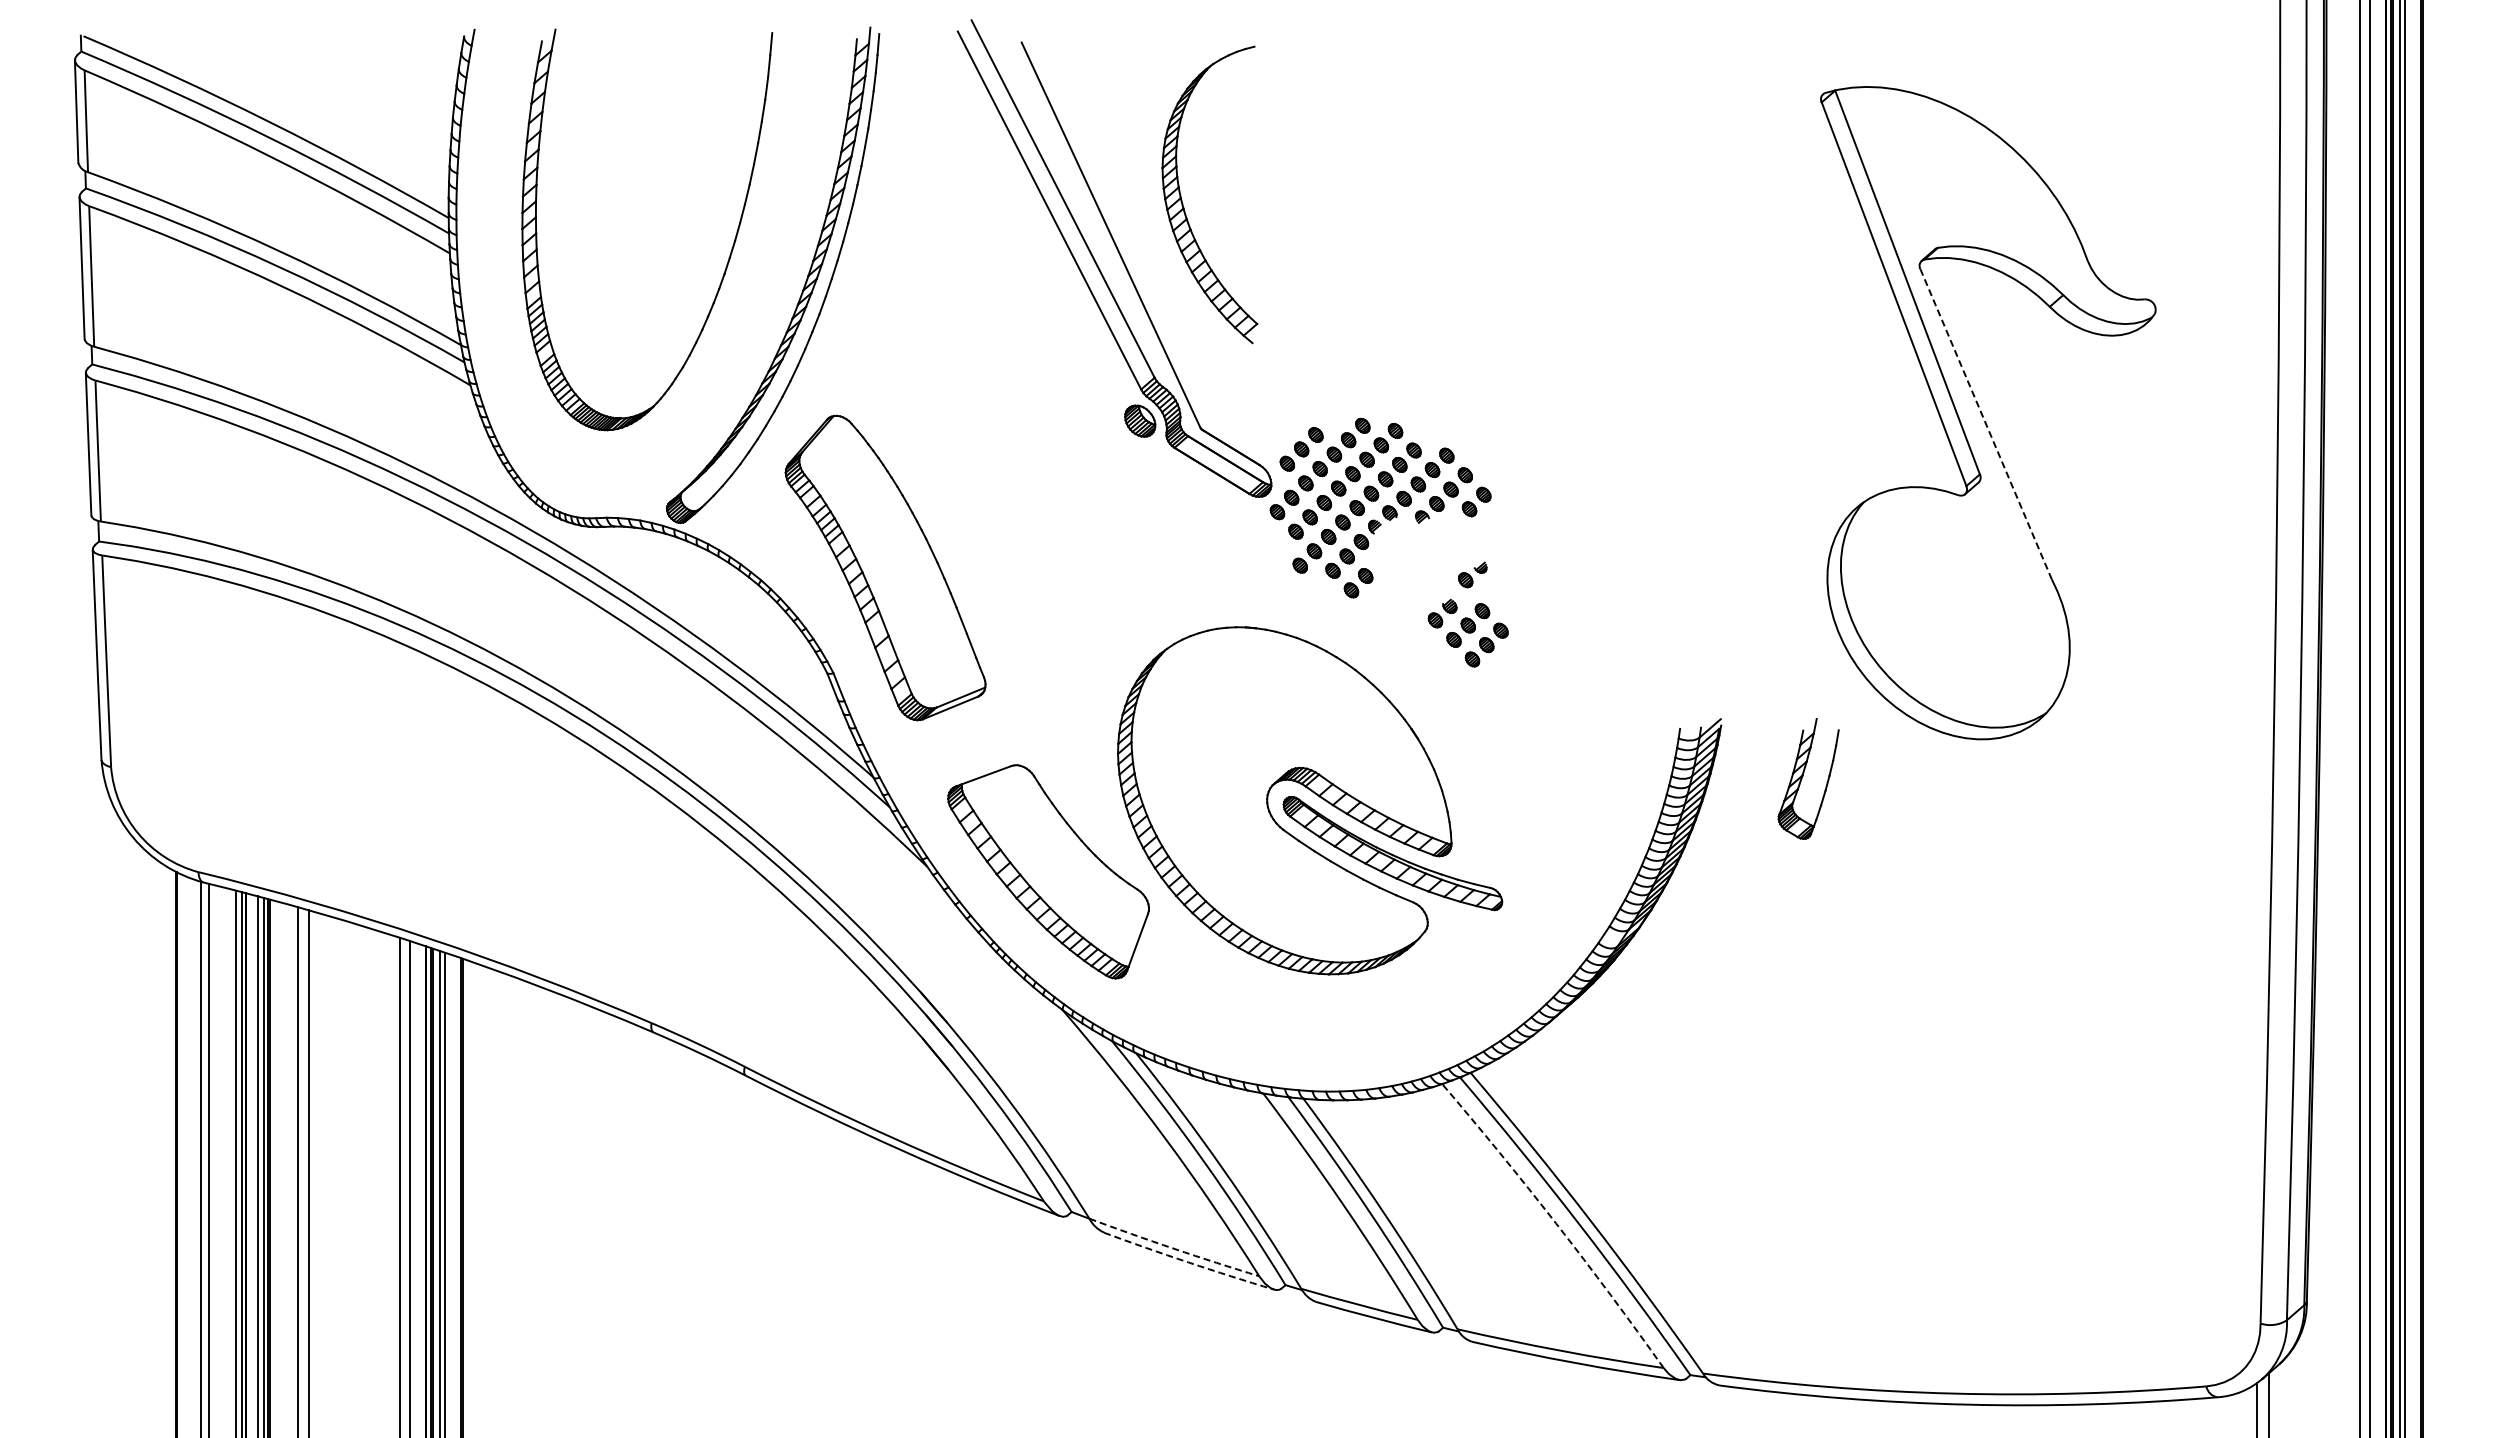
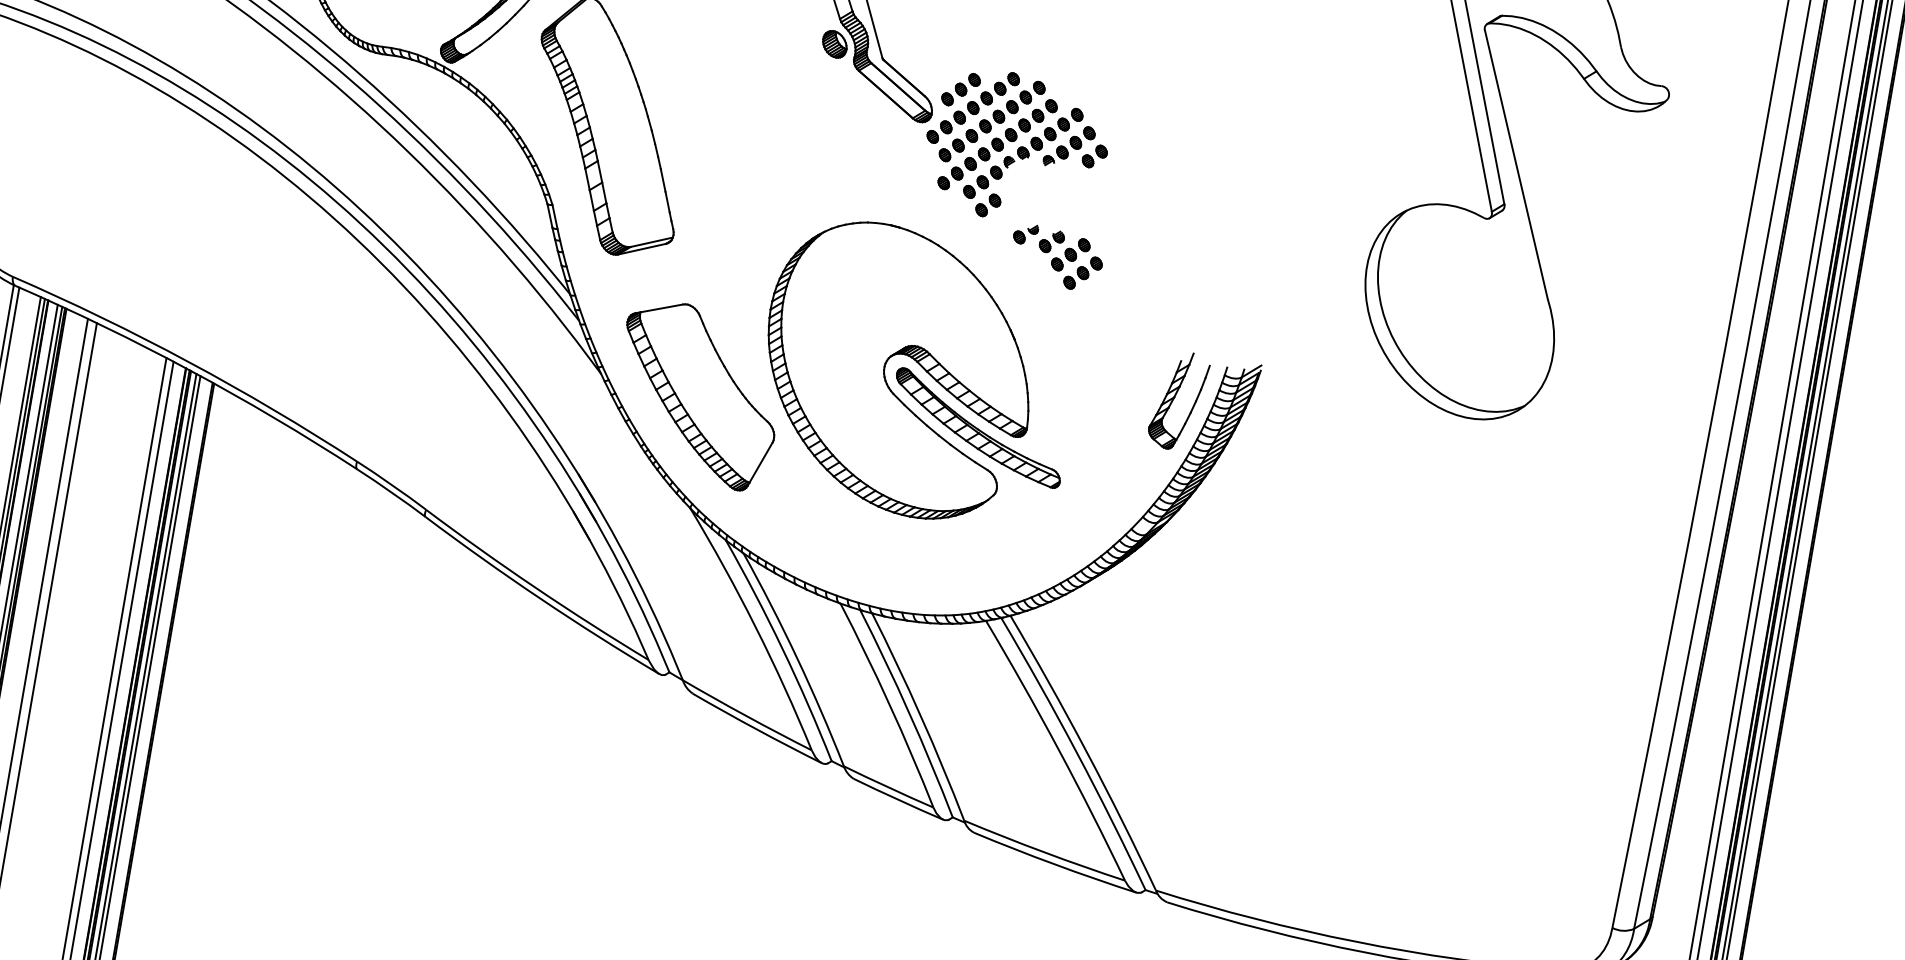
line: (1986, 424) -> (1516, 164), dashed -> solid
part: (1472, 574) -> (1025, 233), moved
part: (1808, 778) -> (1178, 400), moved
arc: (1556, 1223) -> (1058, 749), dashed -> solid
arc: (1173, 1248) -> (746, 716), dashed -> solid
arc: (1188, 1262) -> (756, 729), dashed -> solid

